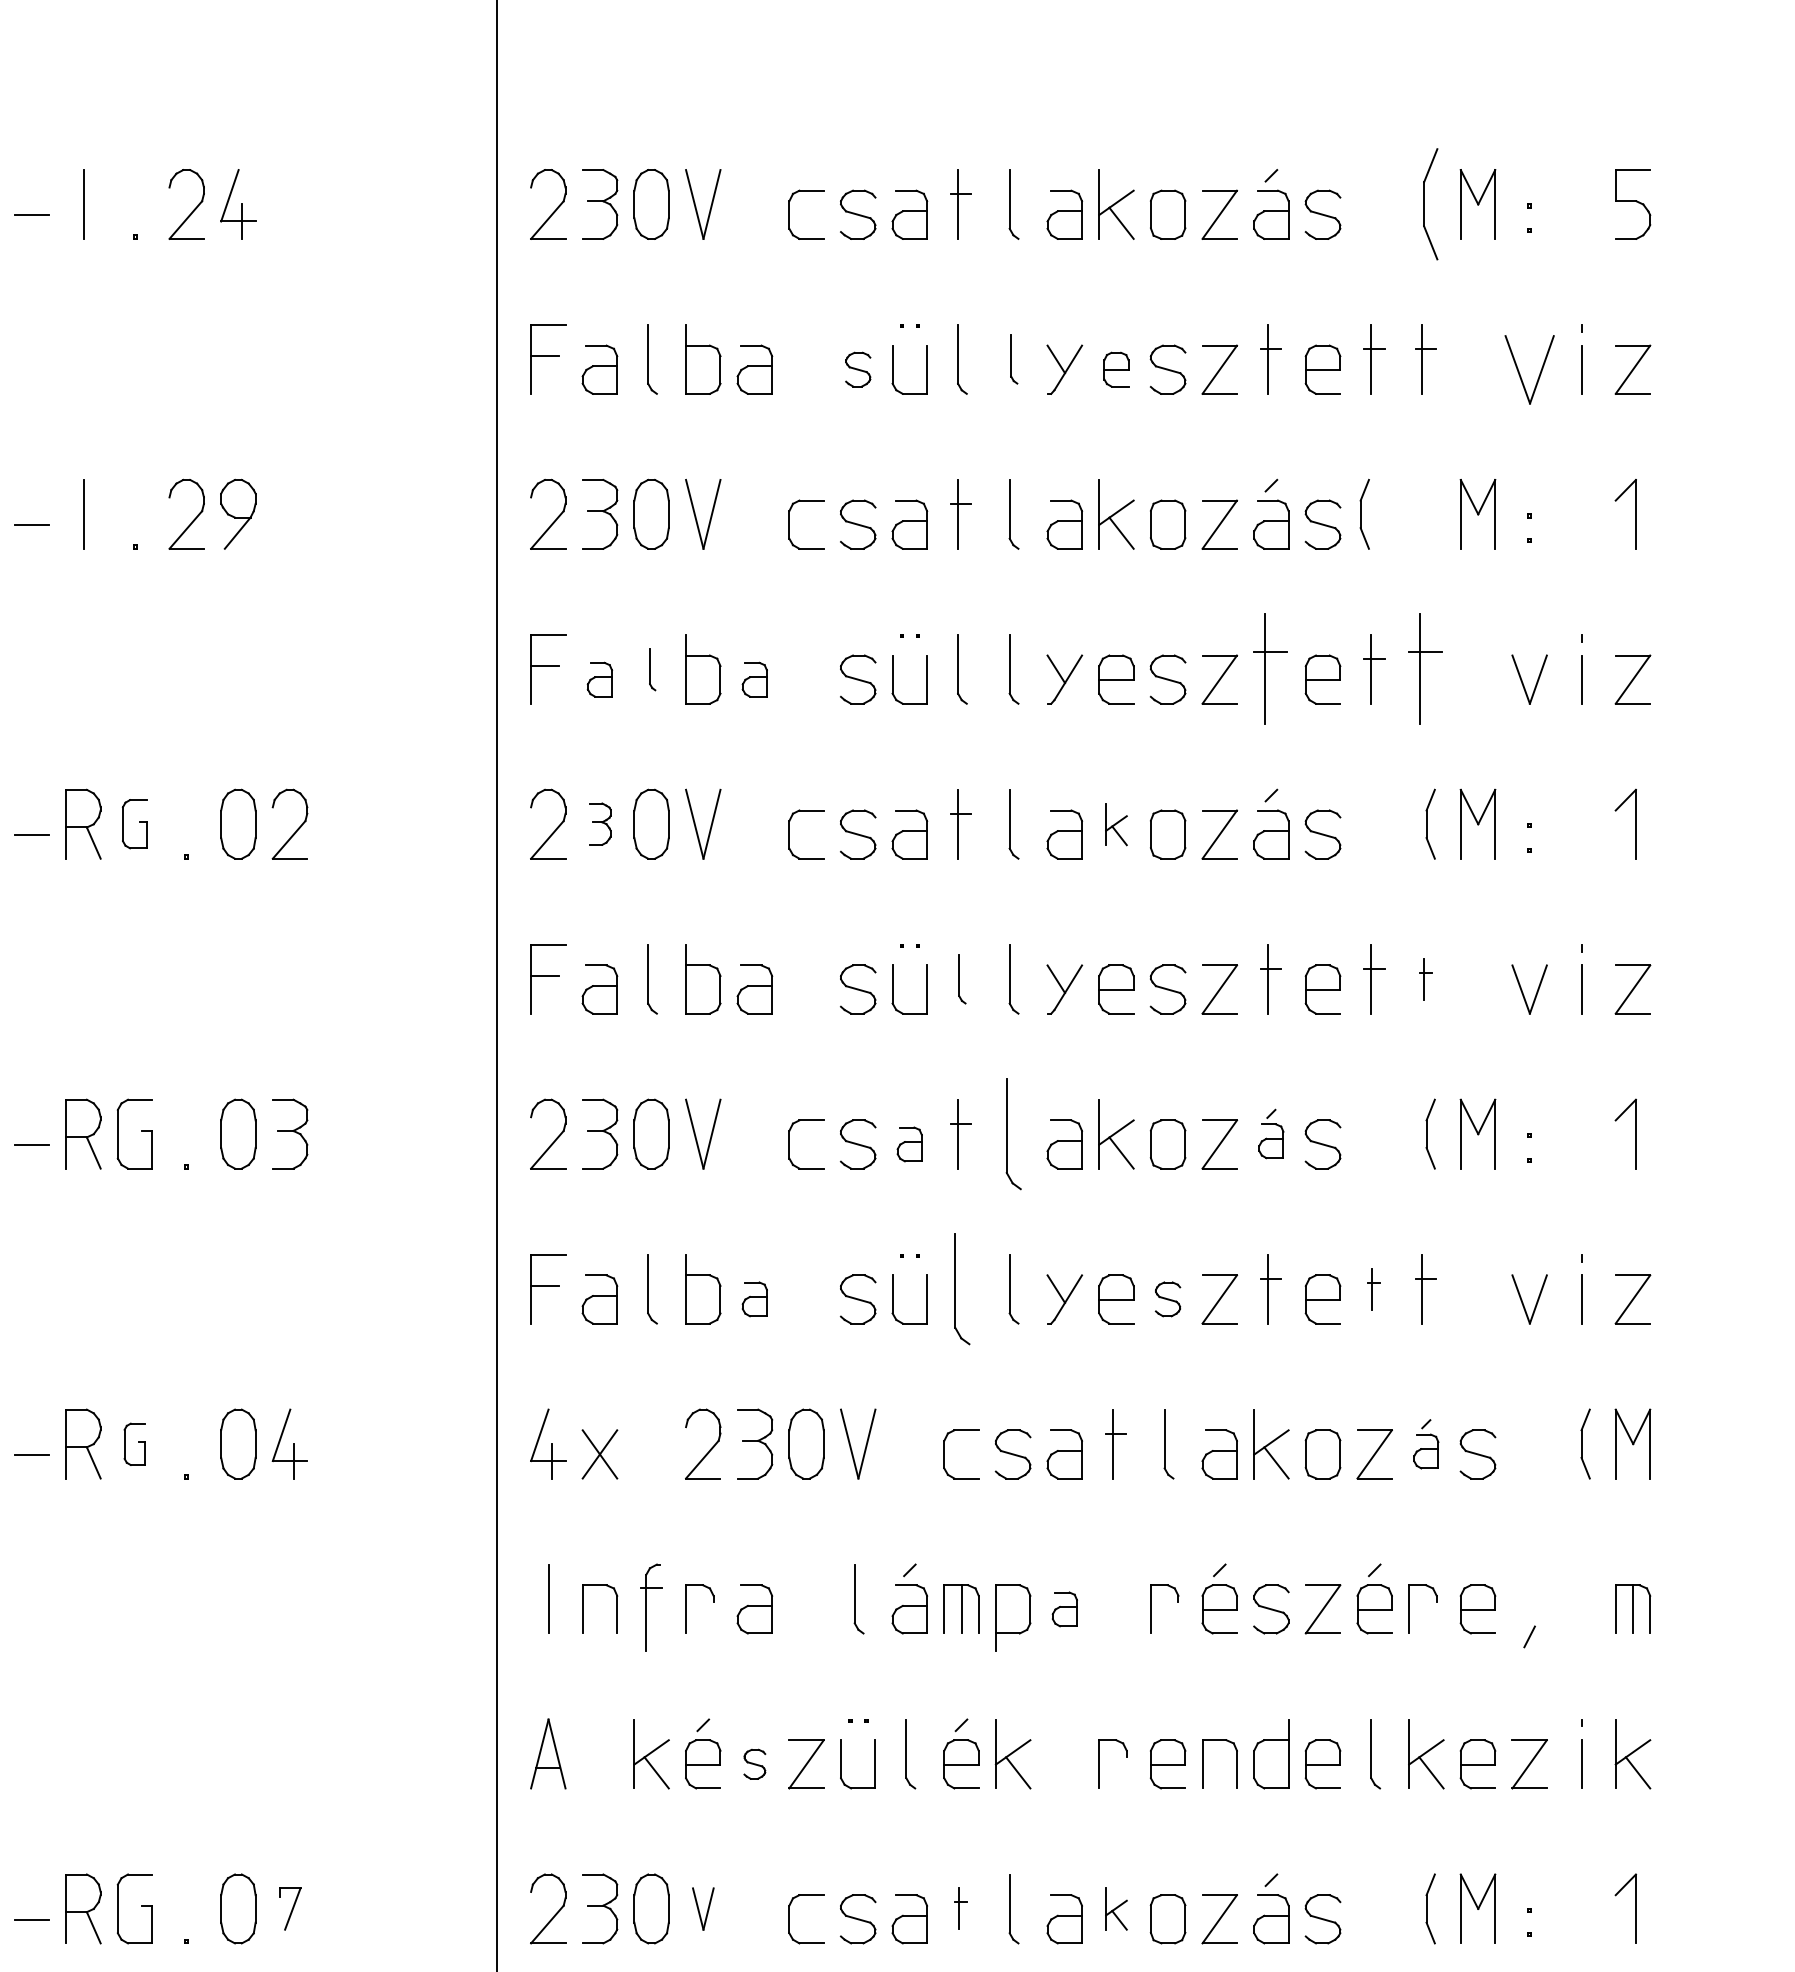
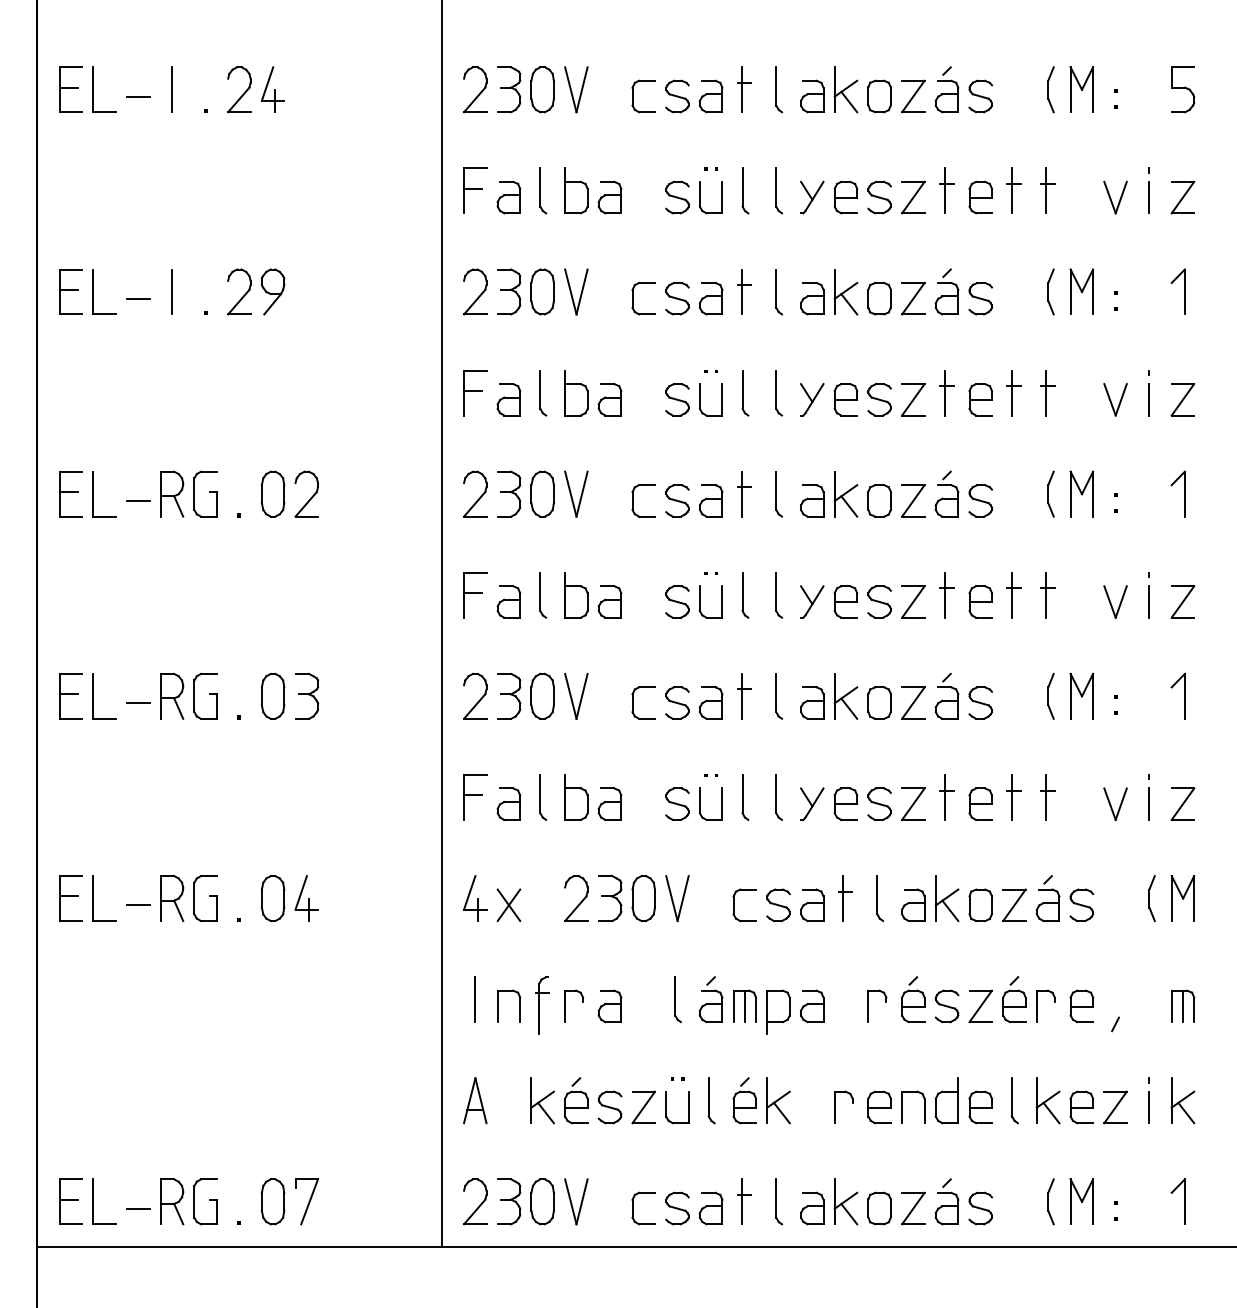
part: (1429, 204) -> (1050, 89), size x0.62
part: (1014, 358) -> (779, 190), size x1.43
part: (858, 369) -> (677, 197), size x1.43
part: (1115, 369) -> (845, 197), size x1.43
part: (1529, 369) -> (1115, 197), size x0.71
part: (1364, 513) -> (1050, 291), moved
part: (652, 669) -> (543, 393), size x1.67
part: (1270, 669) -> (946, 393), size x0.62
part: (1425, 669) -> (1047, 393), size x0.62
part: (599, 679) -> (508, 399), size x1.43
part: (754, 679) -> (609, 399), size x1.43
part: (134, 823) -> (205, 493), size x1.43
part: (600, 823) -> (509, 493), size x1.67
part: (1115, 824) -> (845, 494), size x1.67
part: (962, 979) -> (745, 595), size x1.43
part: (1425, 979) -> (1047, 595), size x1.67
part: (1270, 1132) -> (946, 695), size x1.43
part: (1014, 1134) -> (779, 696), size x0.62
part: (908, 1143) -> (710, 702), size x1.43
part: (962, 1289) -> (745, 797), size x0.62
part: (1373, 1289) -> (1013, 797), size x1.67
part: (754, 1298) -> (609, 803), size x1.43
part: (1167, 1298) -> (879, 803), size x1.43
part: (134, 1444) -> (205, 898), size x1.67
part: (1425, 1444) -> (1047, 898), size x1.43
part: (1065, 1609) -> (812, 1006), size x1.43
part: (754, 1764) -> (609, 1107), size x1.67
part: (289, 1908) -> (306, 1201), size x1.67
part: (703, 1908) -> (576, 1201), size x1.67
part: (960, 1908) -> (744, 1201), size x1.67
part: (1115, 1908) -> (845, 1201), size x1.67

